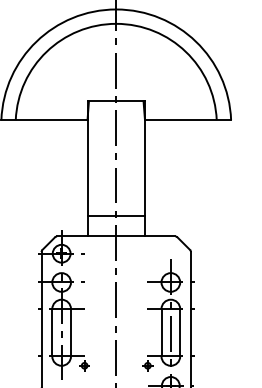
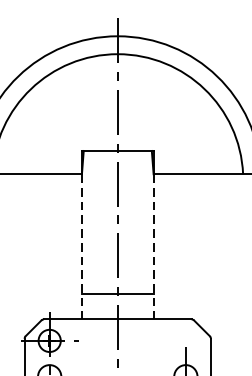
line: (87, 178) -> (81, 247), solid -> dashed
line: (144, 178) -> (153, 247), solid -> dashed

